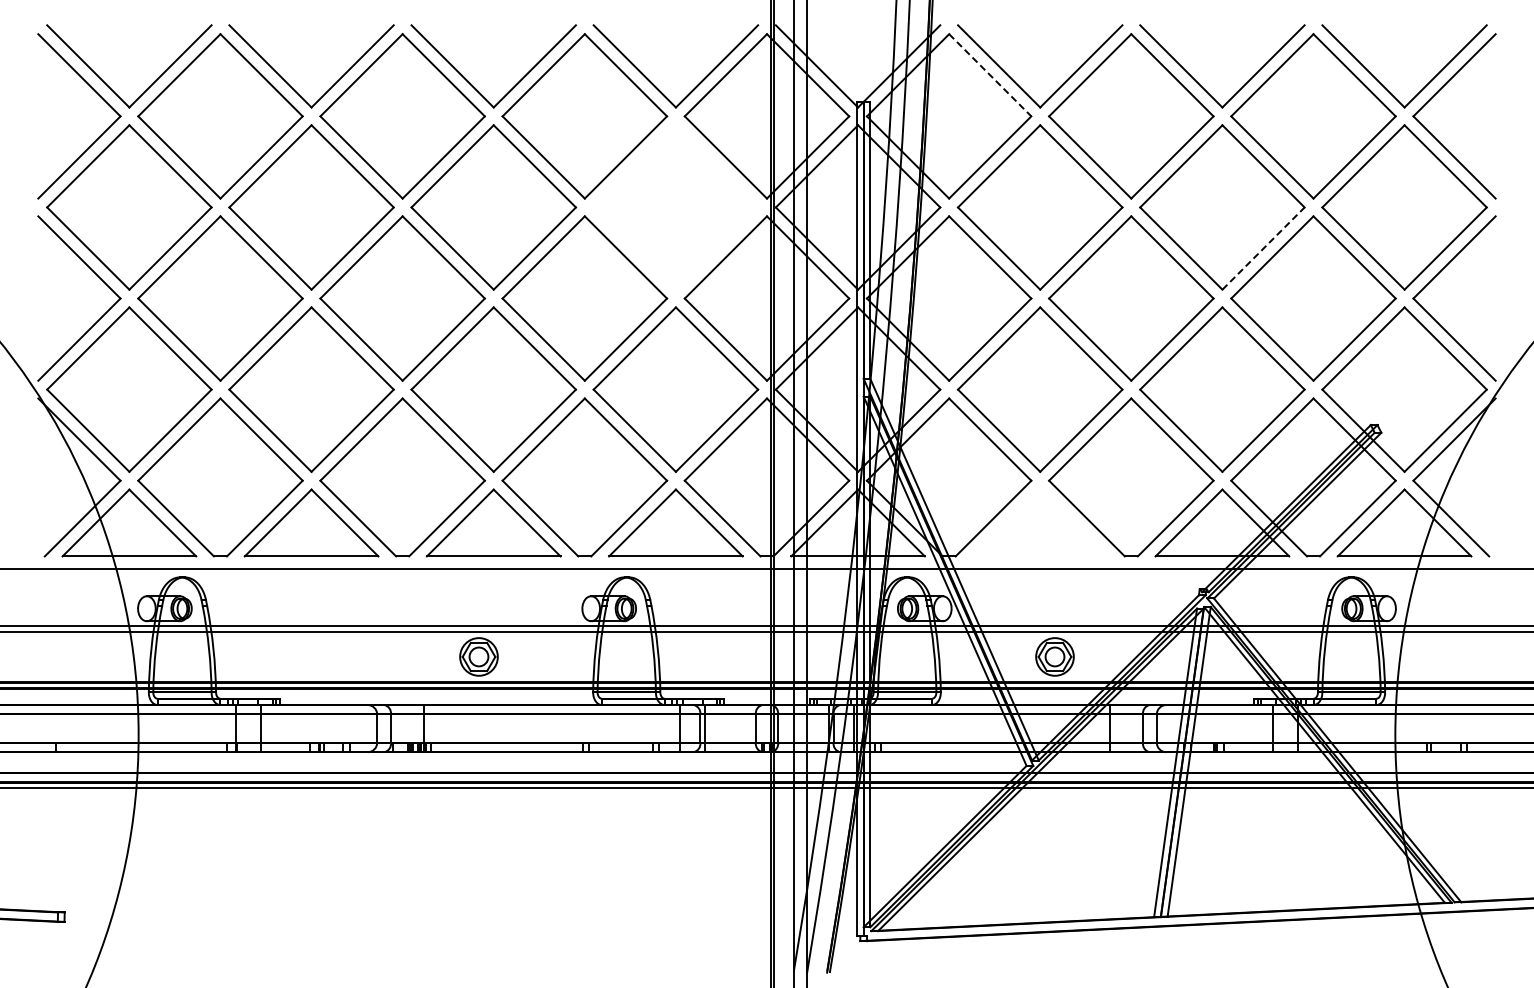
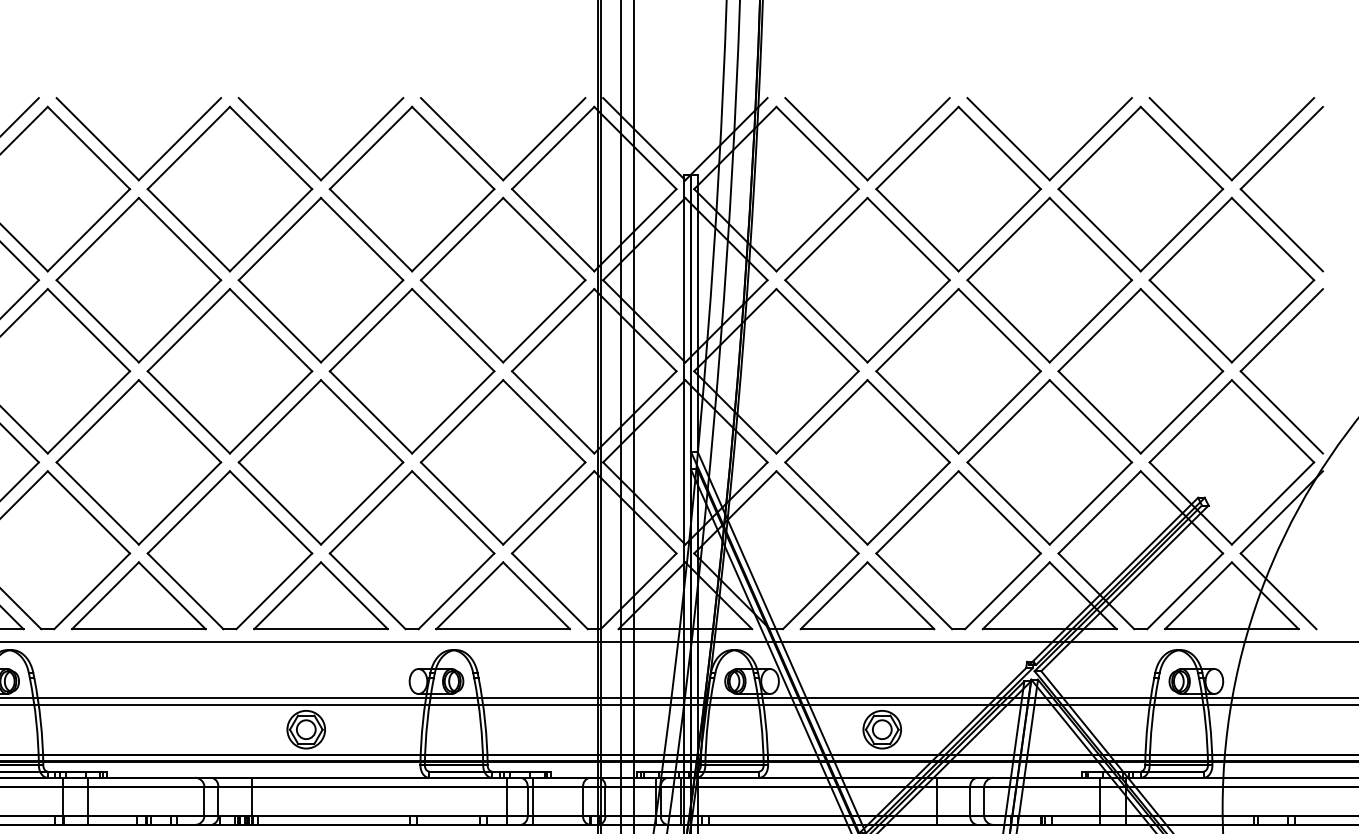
line: (990, 75) -> (817, 148), dashed -> solid
part: (675, 207) -> (502, 280), added
line: (1263, 248) -> (1090, 321), dashed -> solid
part: (1040, 522) -> (867, 595), added

